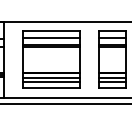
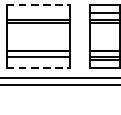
line: (51, 31) -> (38, 5), solid -> dashed
line: (51, 38) -> (38, 13), removed
line: (51, 81) -> (38, 60), removed
line: (51, 88) -> (38, 67), solid -> dashed

